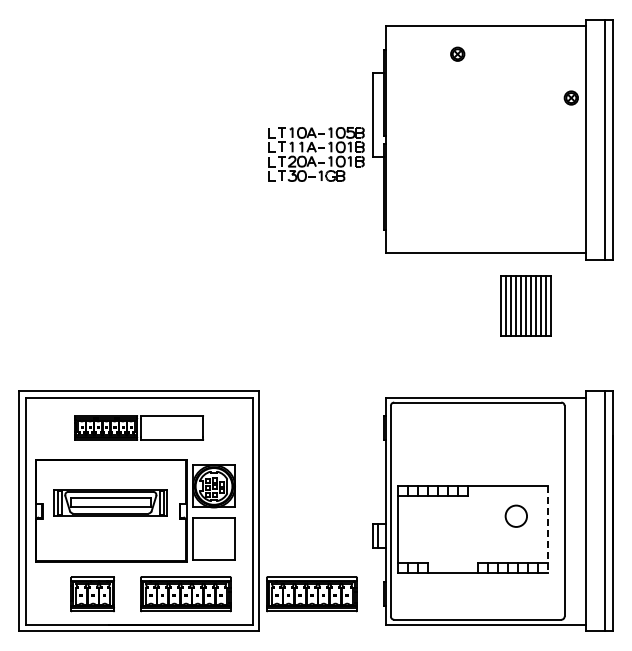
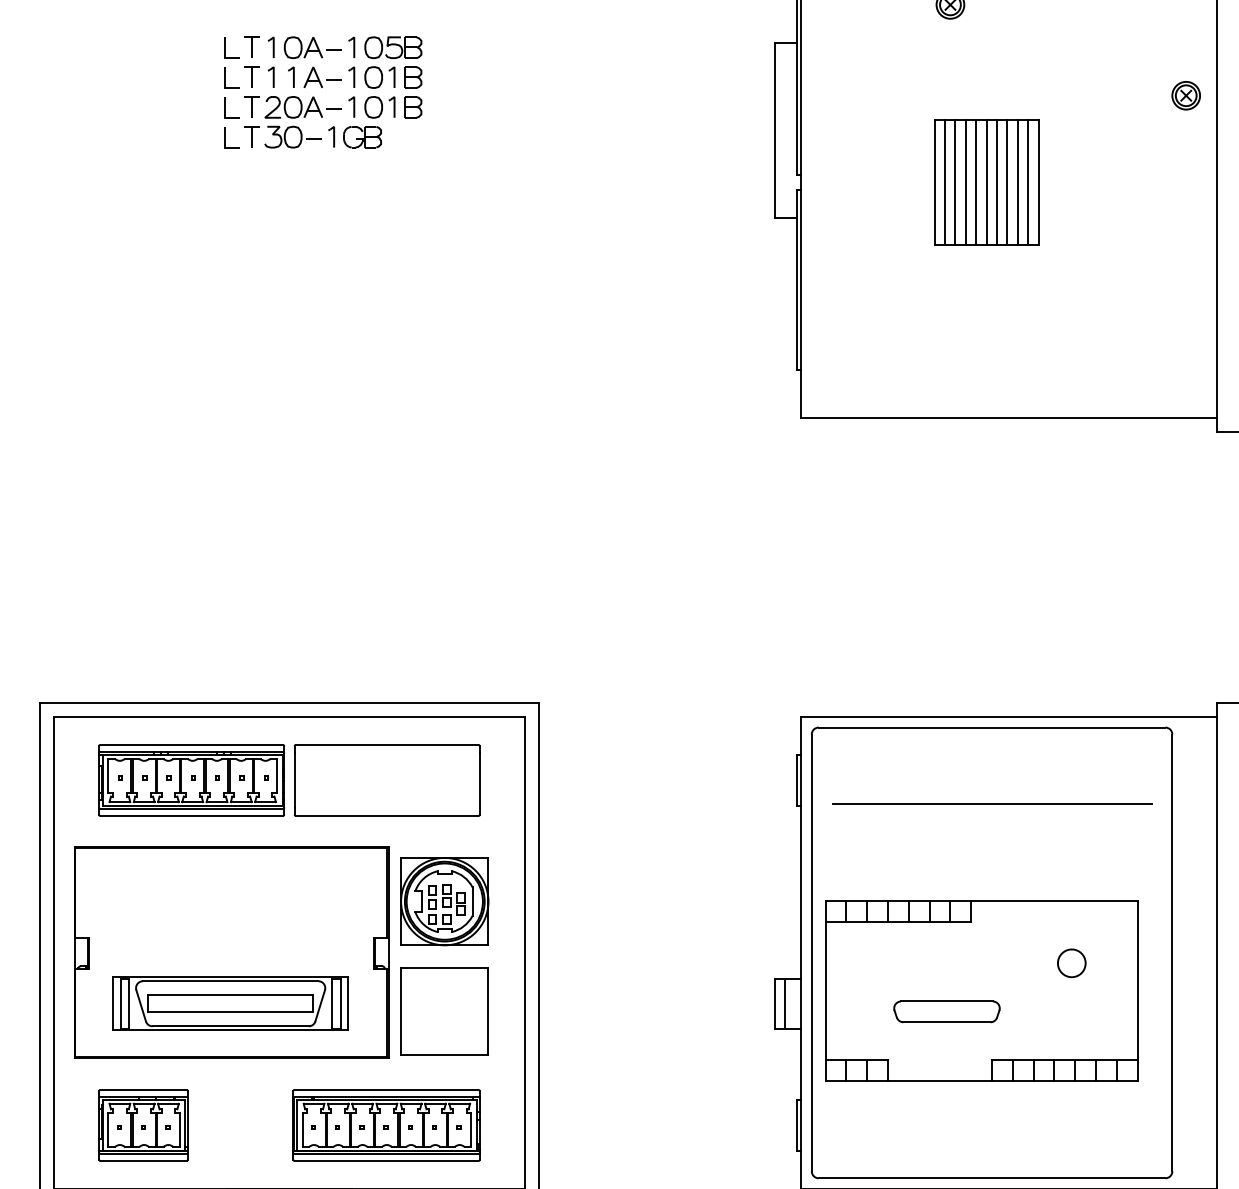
part: (316, 154) -> (323, 92), moved
part: (525, 305) -> (985, 181), moved
part: (138, 427) -> (288, 779), size x1.43
line: (477, 439) -> (991, 804), added
part: (110, 502) -> (229, 1003), moved
circle: (515, 515) -> (1070, 961), size x0.62
line: (547, 530) -> (1136, 993), dashed -> solid
part: (455, 539) -> (945, 1011), added
part: (92, 594) -> (142, 1125), moved
part: (311, 594) -> (647, 1125), removed

